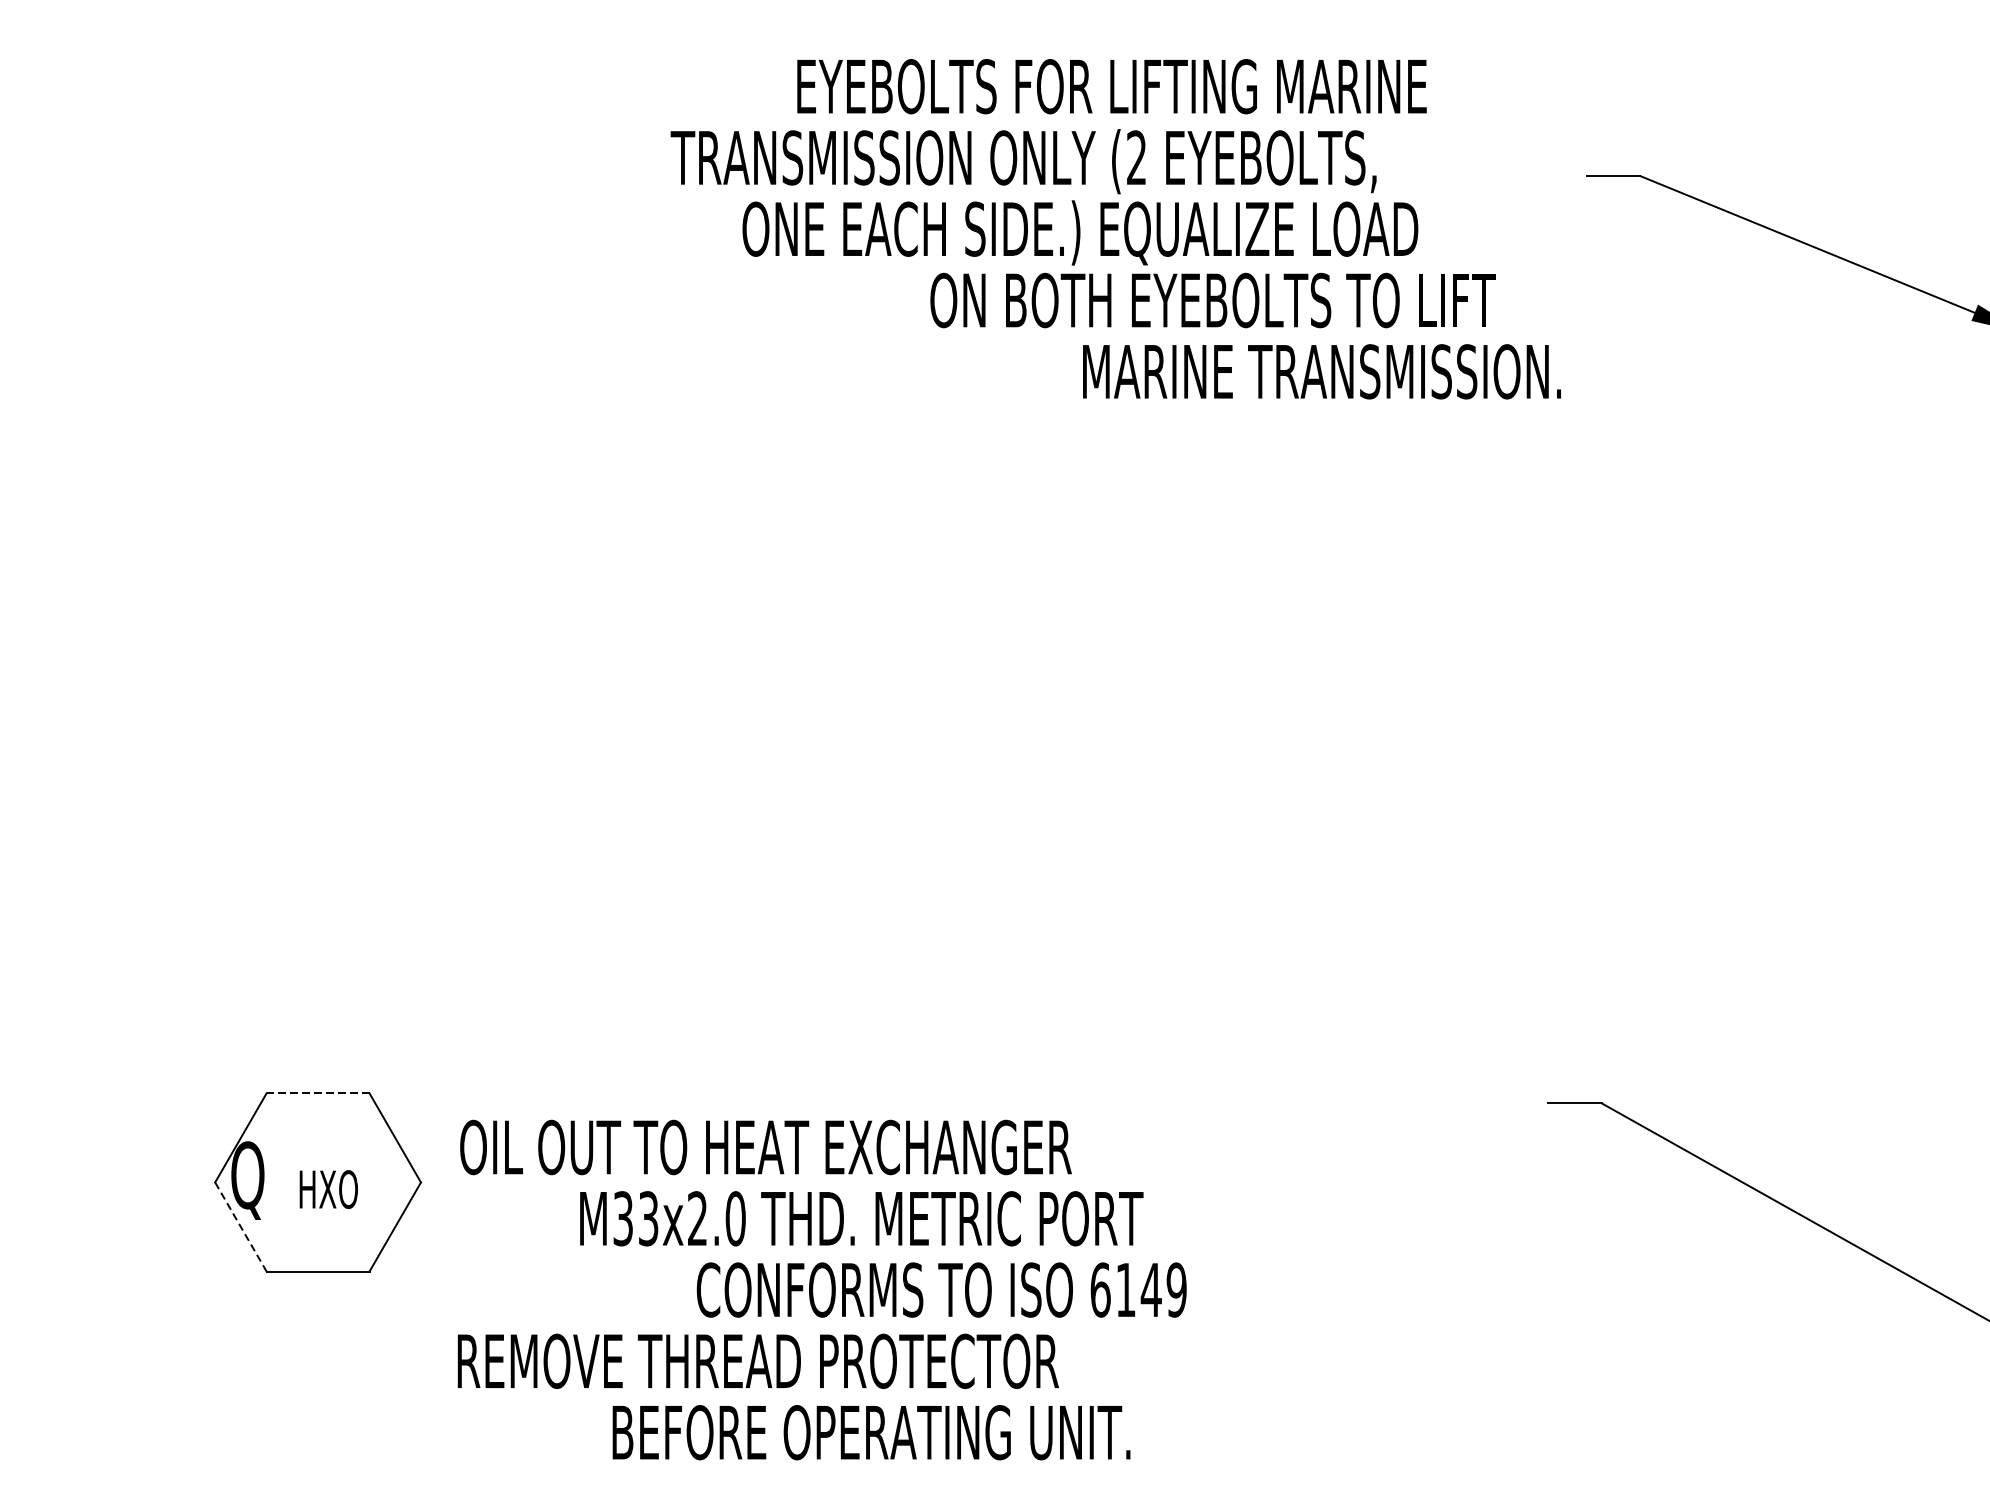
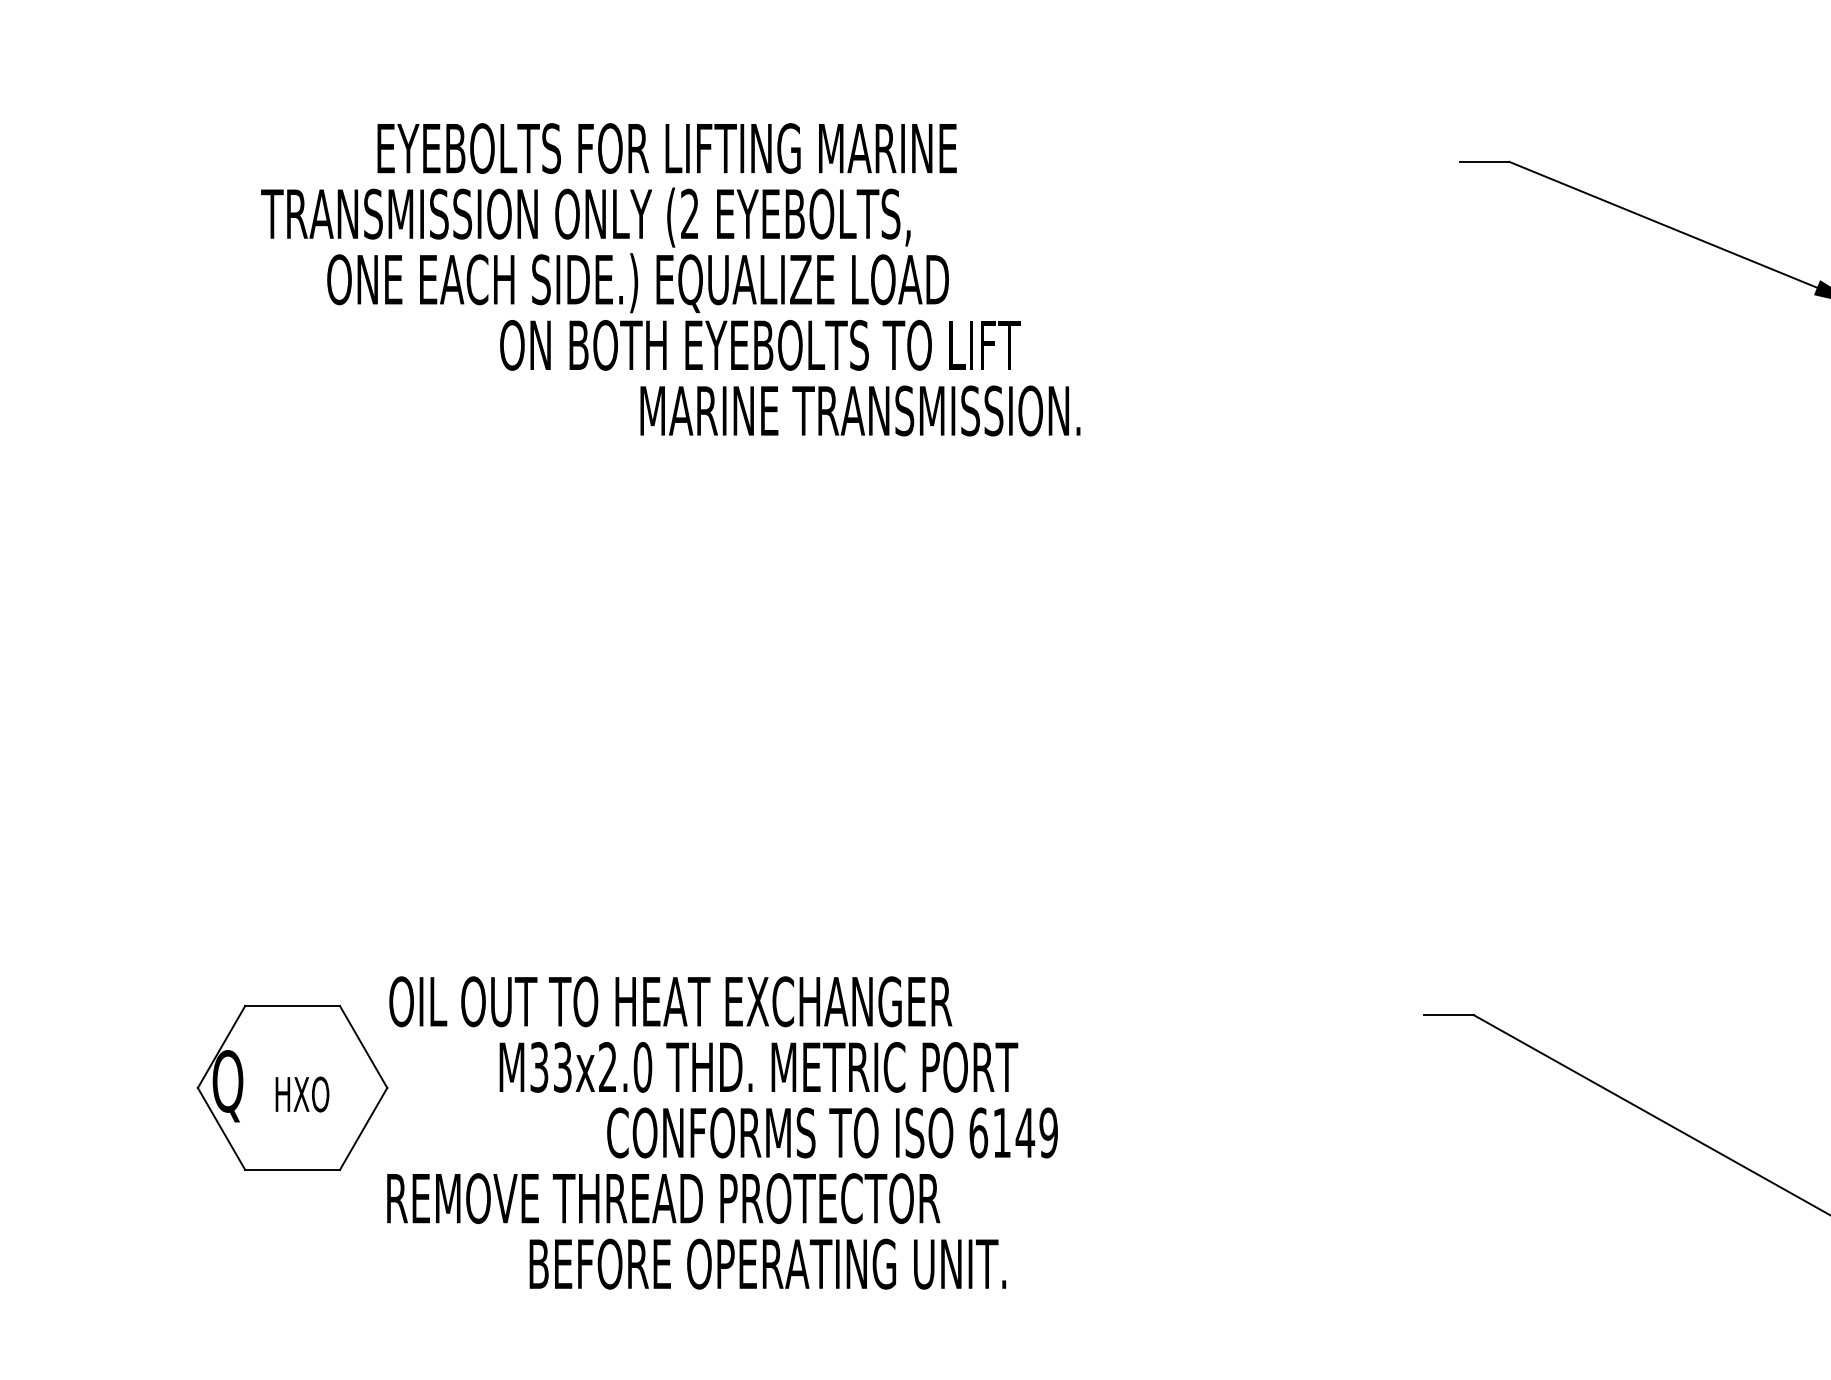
text: (1115, 228) -> (670, 279), moved
line: (317, 1092) -> (292, 1005), dashed -> solid
line: (240, 1227) -> (221, 1129), dashed -> solid
text: (822, 1289) -> (722, 1132), moved

